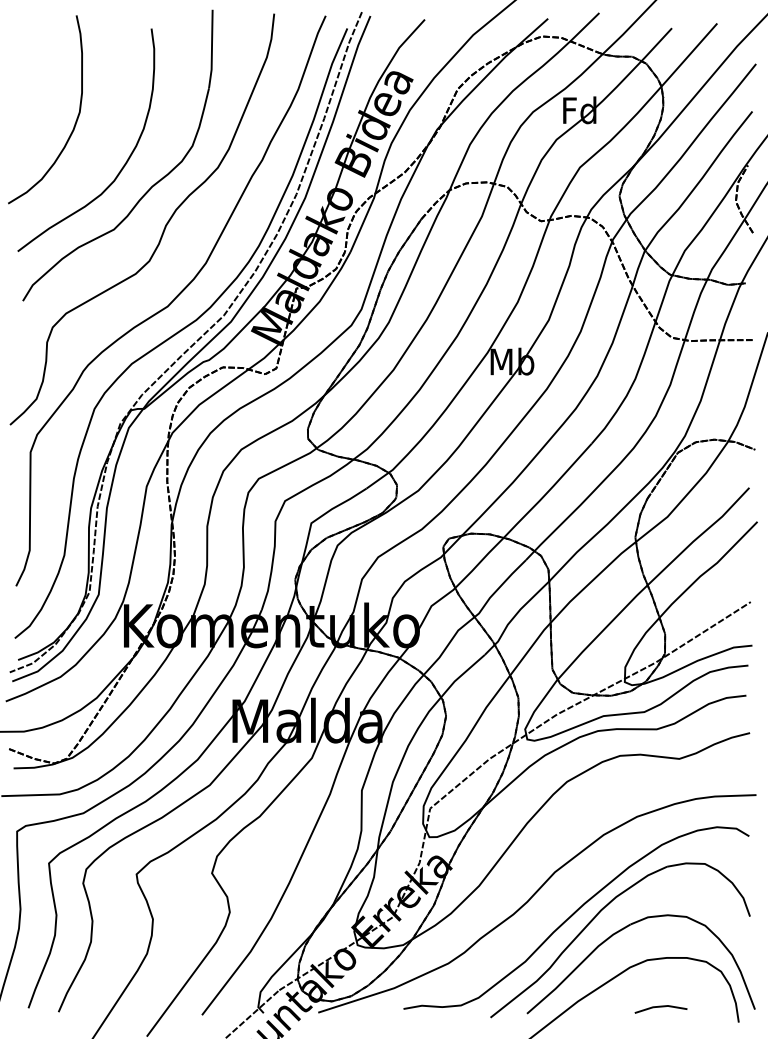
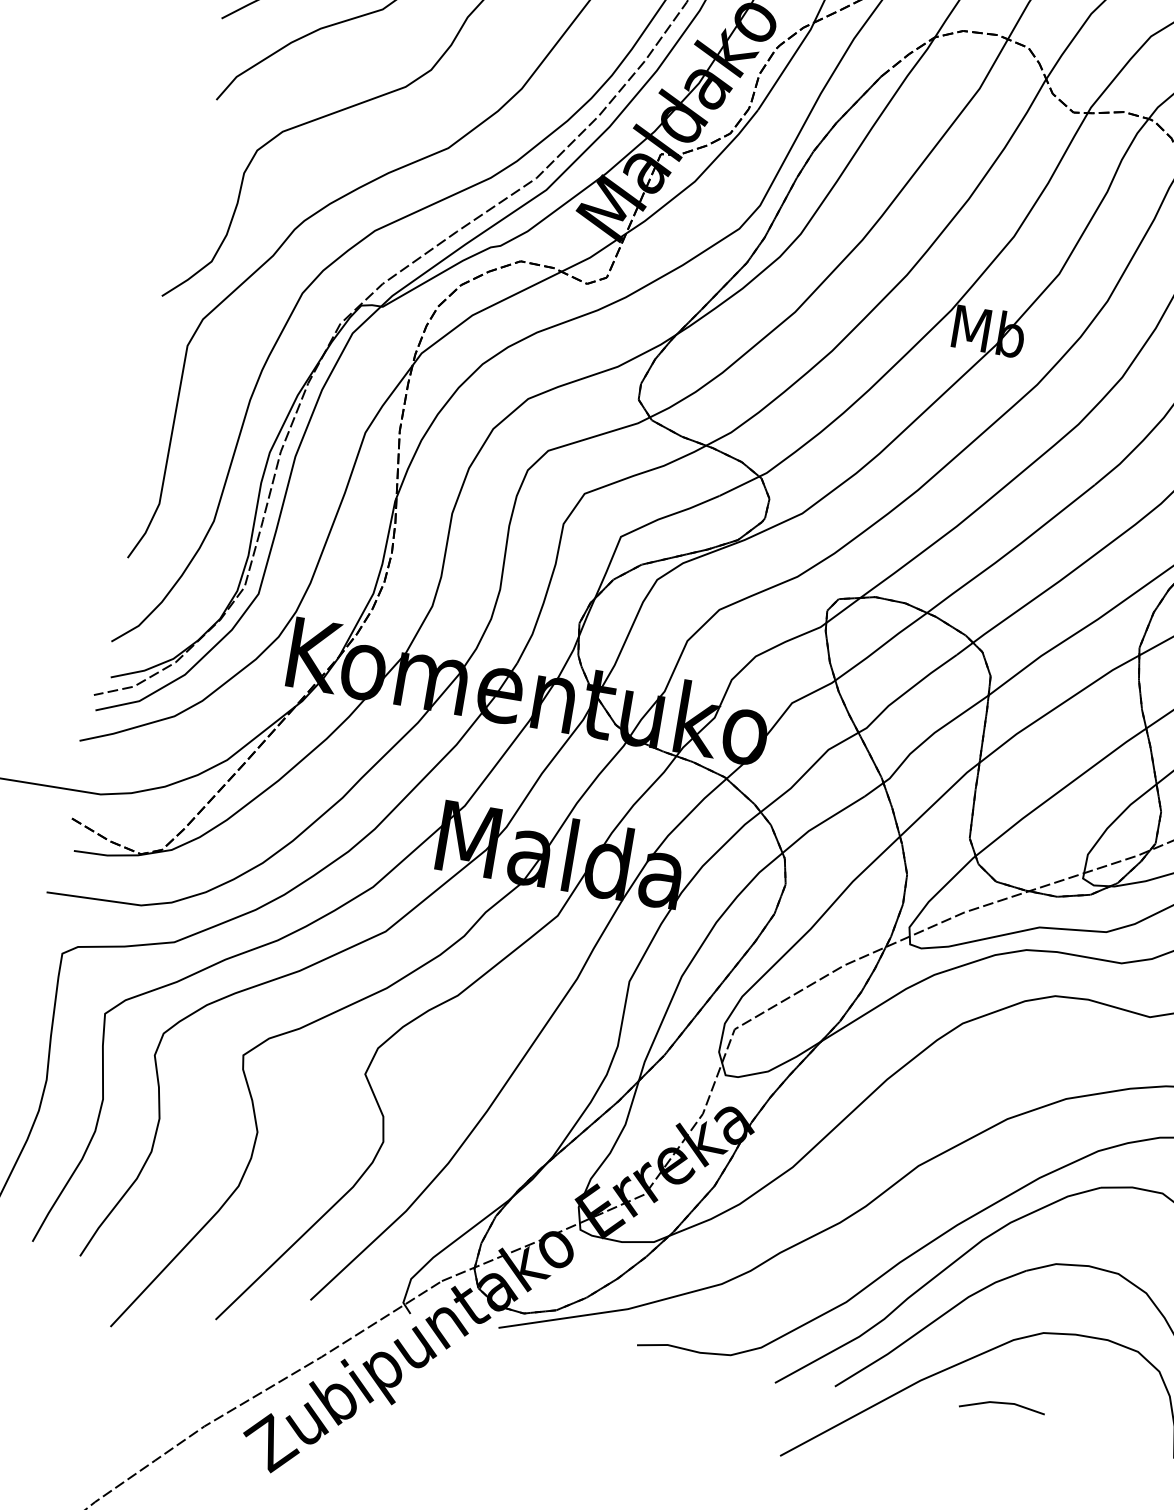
line: (660, 1007) -> (1001, 1404), moved

